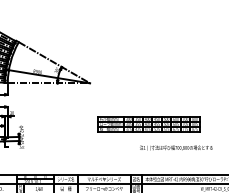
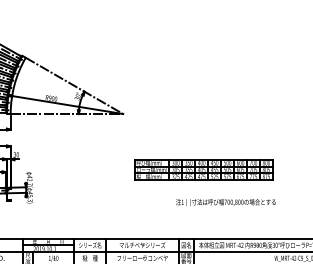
text: (175, 148) -> (225, 202), moved

